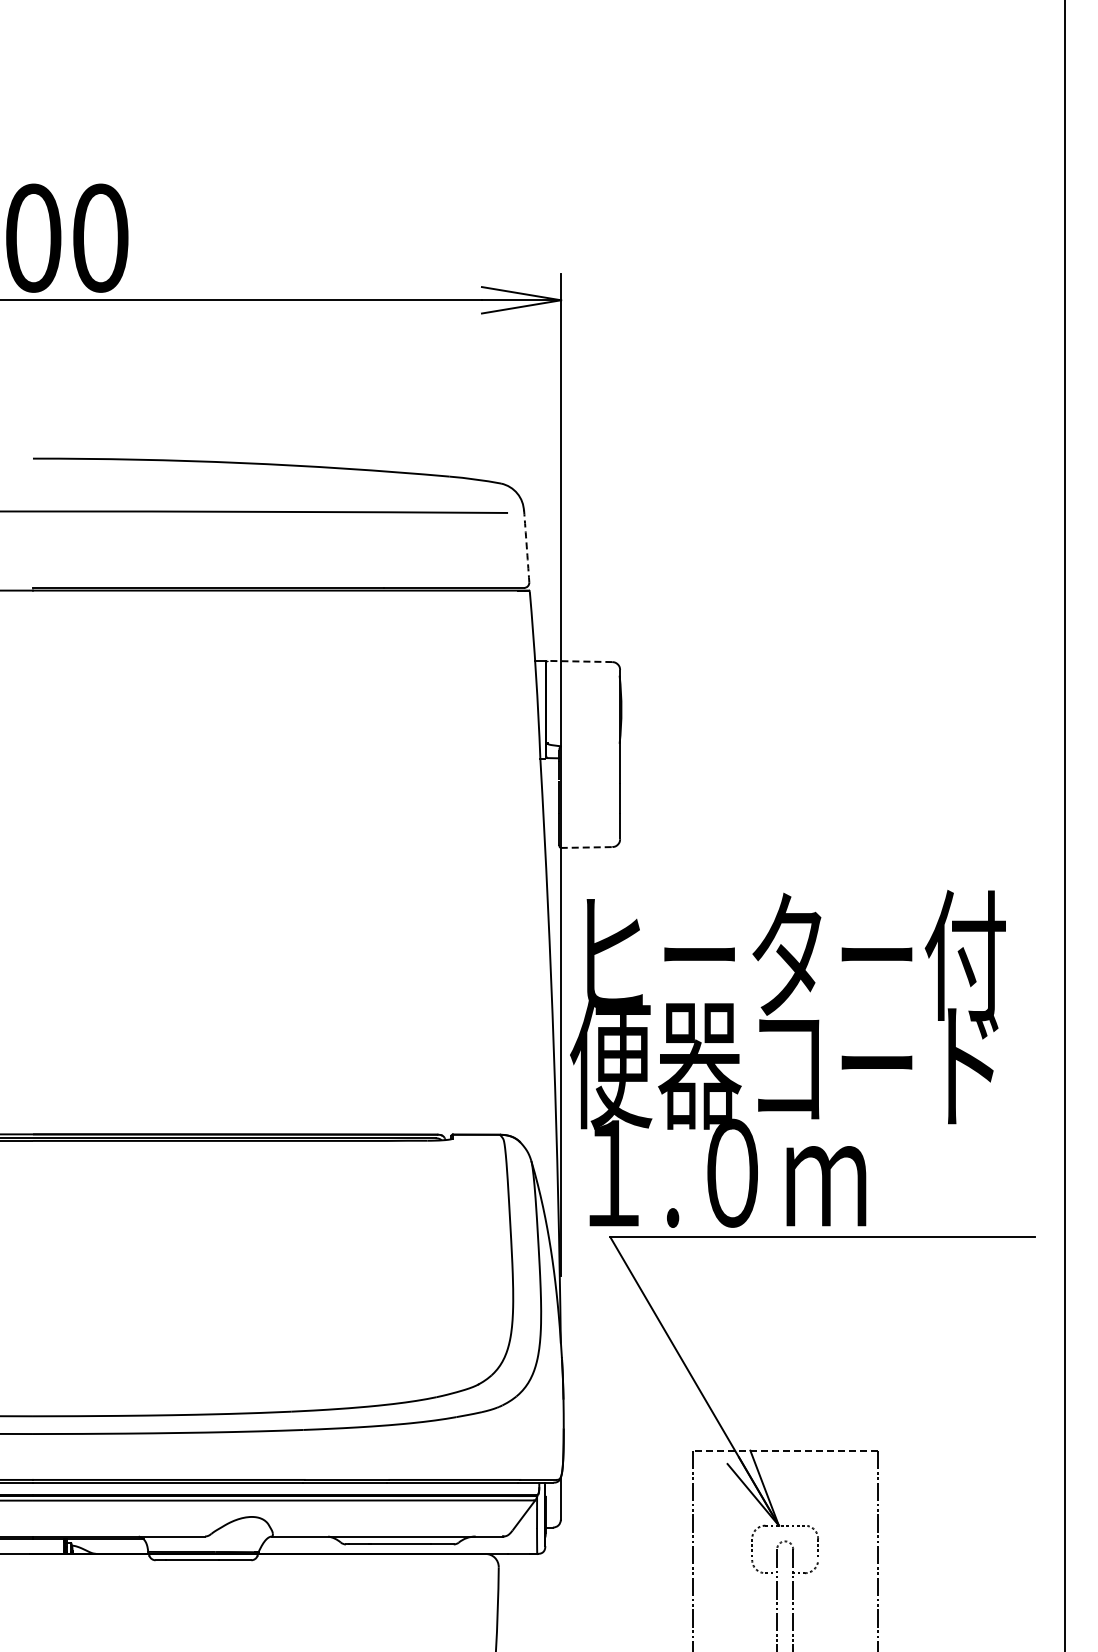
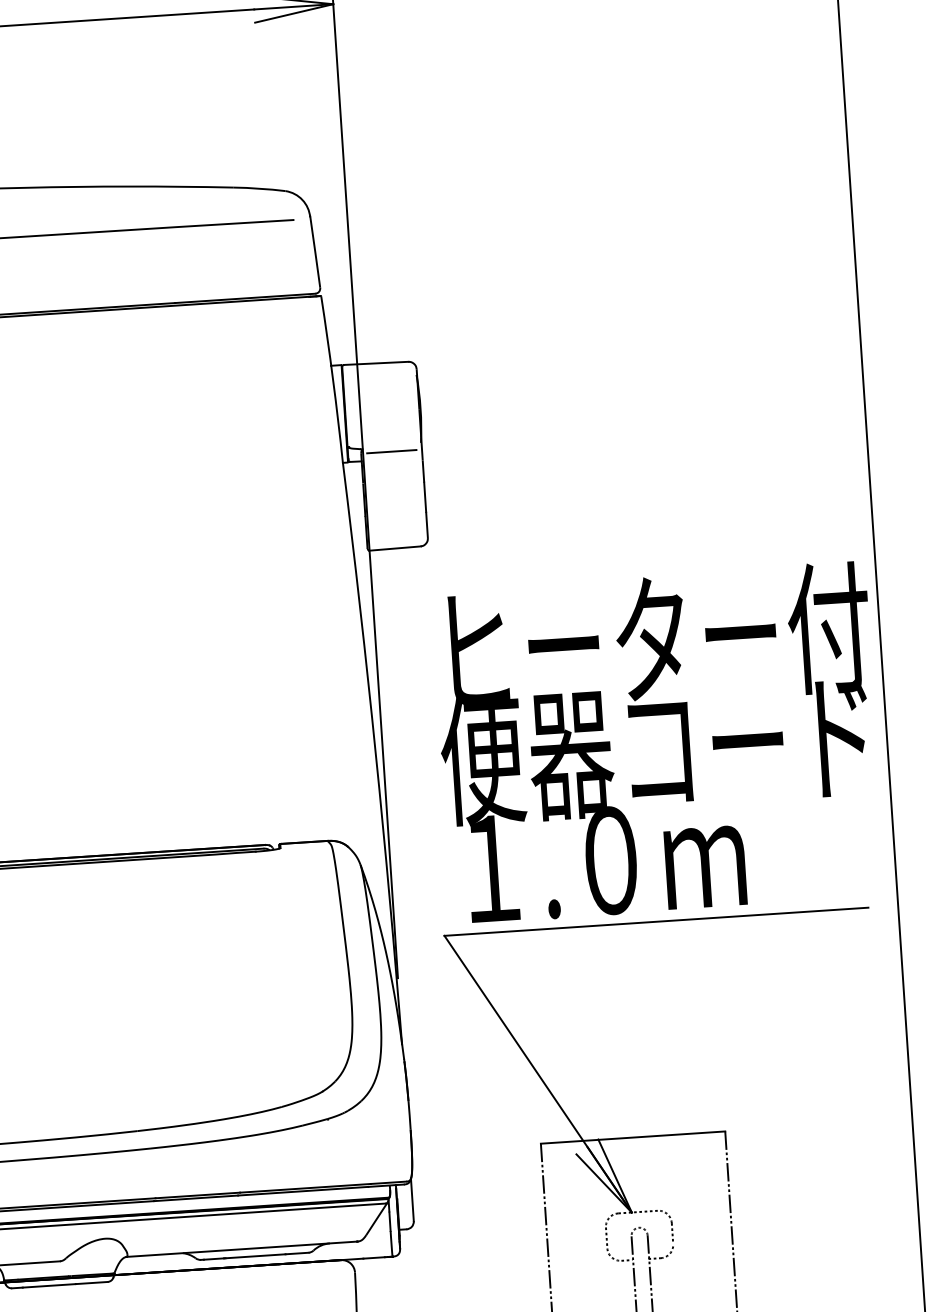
arc: (526, 546) -> (315, 252), dashed -> solid
line: (579, 661) -> (375, 363), dashed -> solid
line: (589, 750) -> (391, 451), added
line: (586, 847) -> (394, 548), dashed -> solid
text: (787, 1058) -> (658, 742), moved
line: (784, 1451) -> (632, 1138), dashed -> solid

